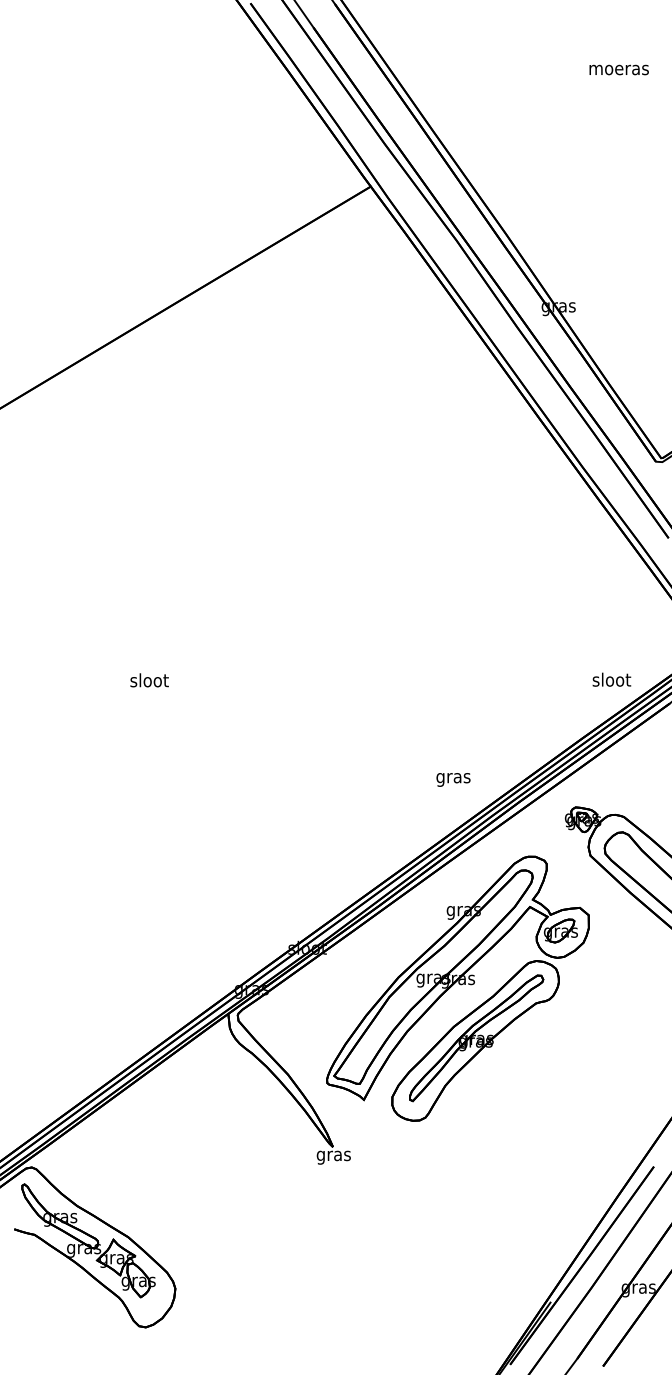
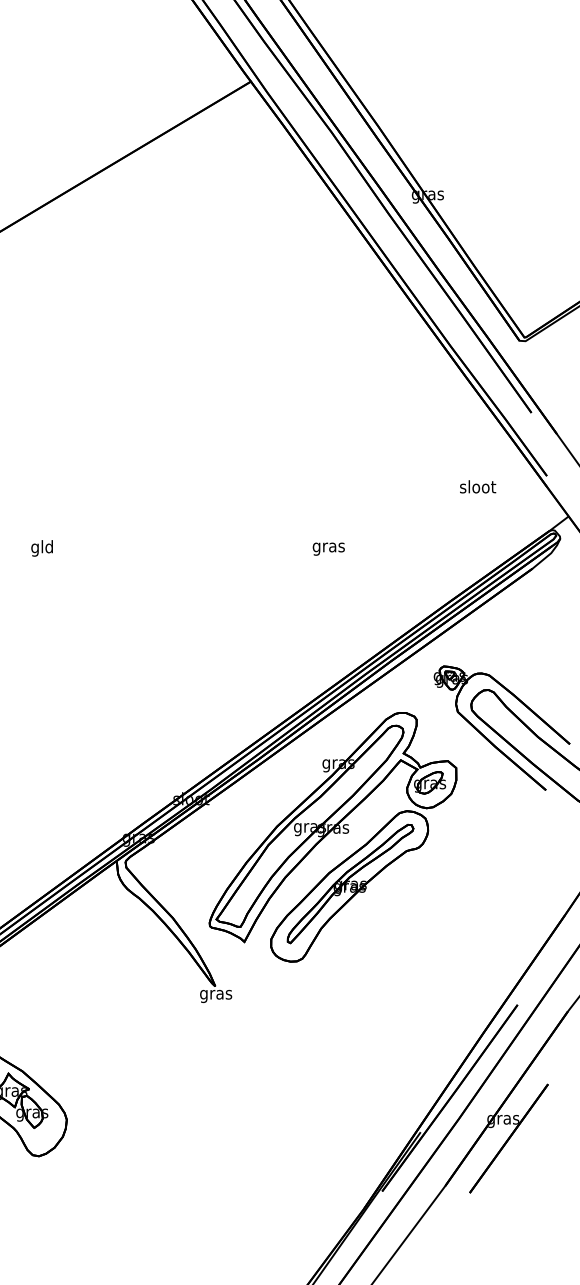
text: (611, 679) -> (477, 486), moved
text: (149, 681) -> (42, 547), sloot -> gld
text: (453, 779) -> (328, 548), moved

